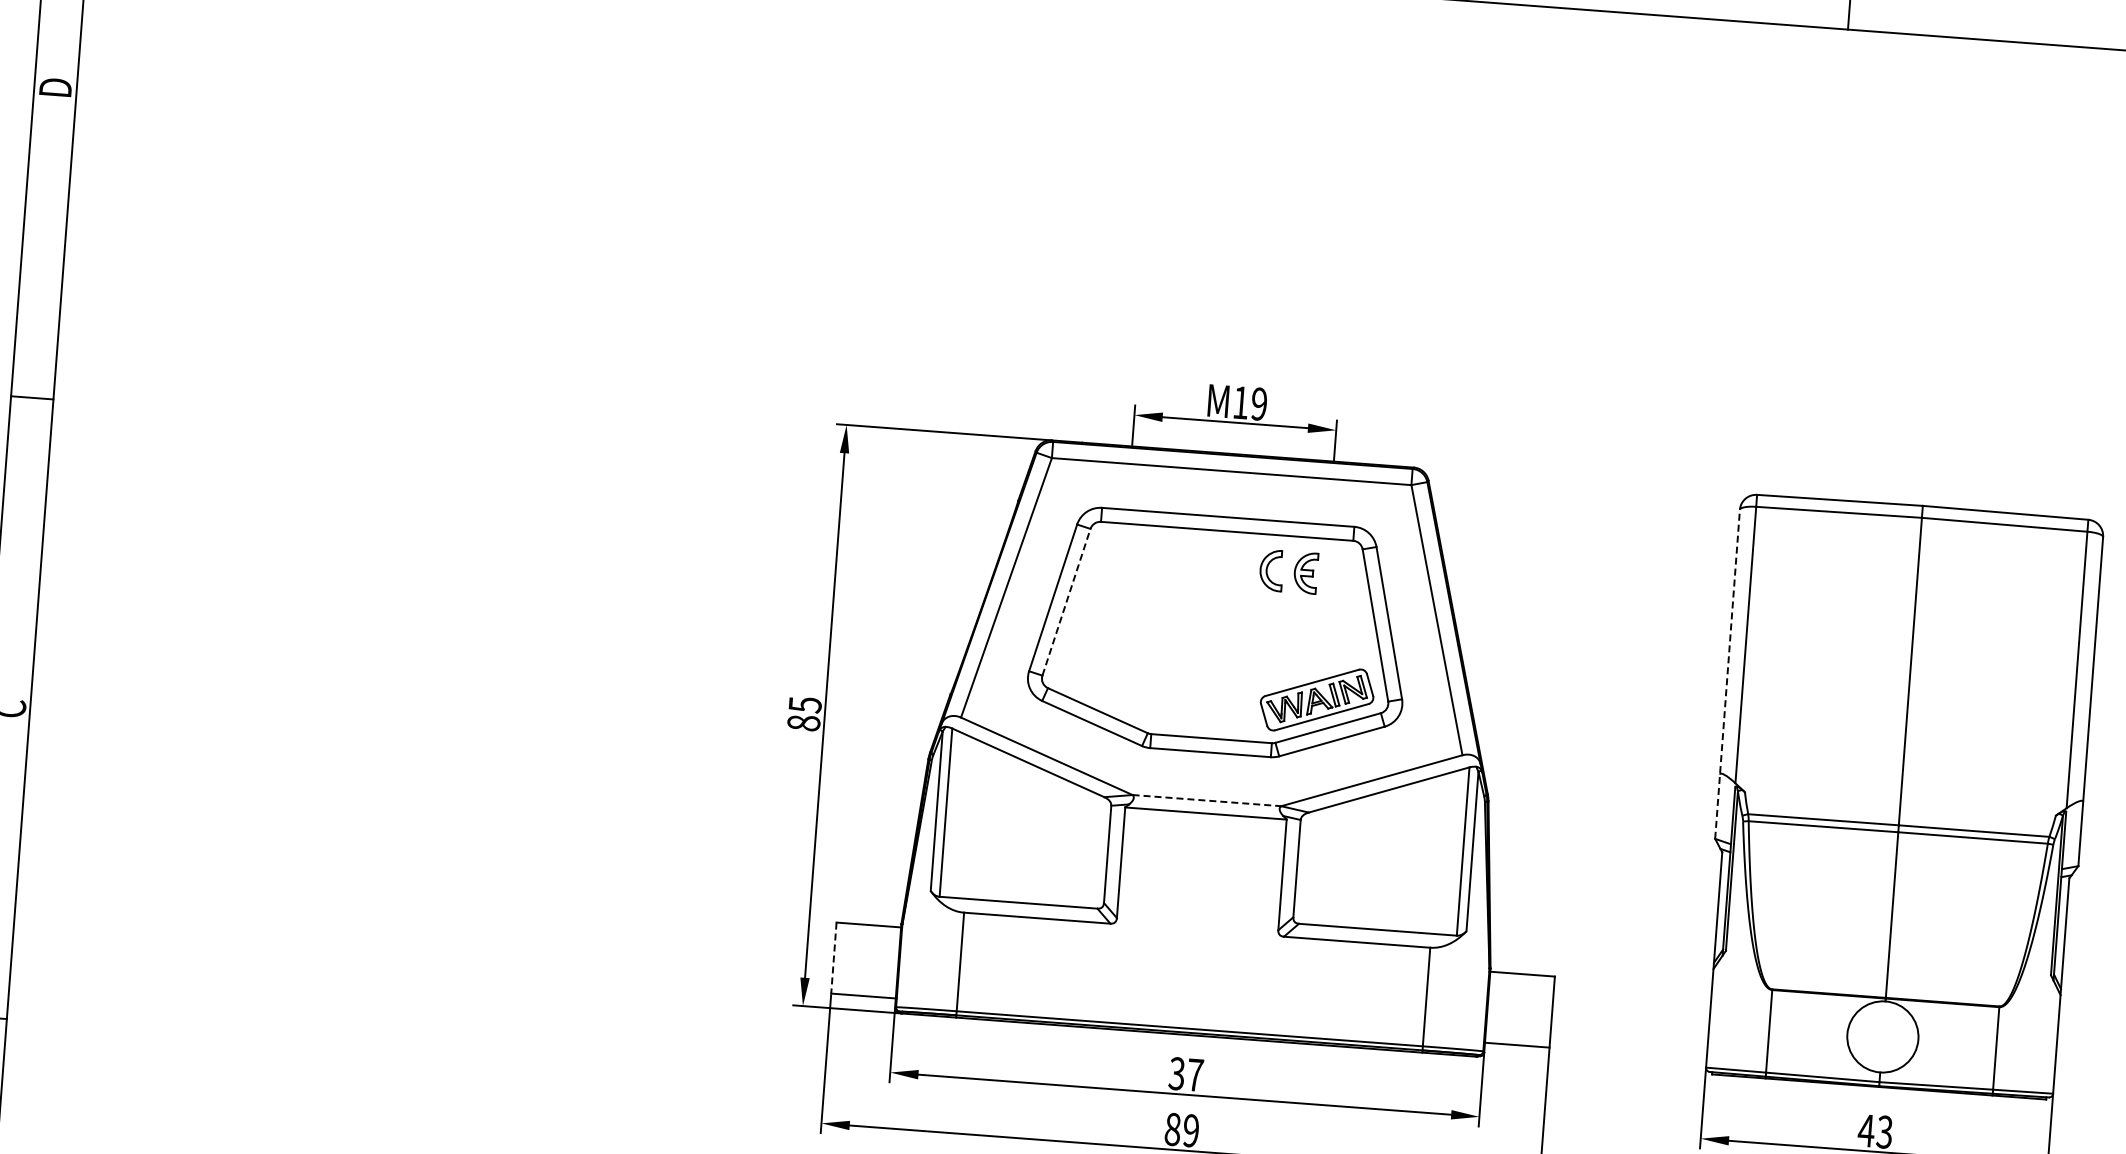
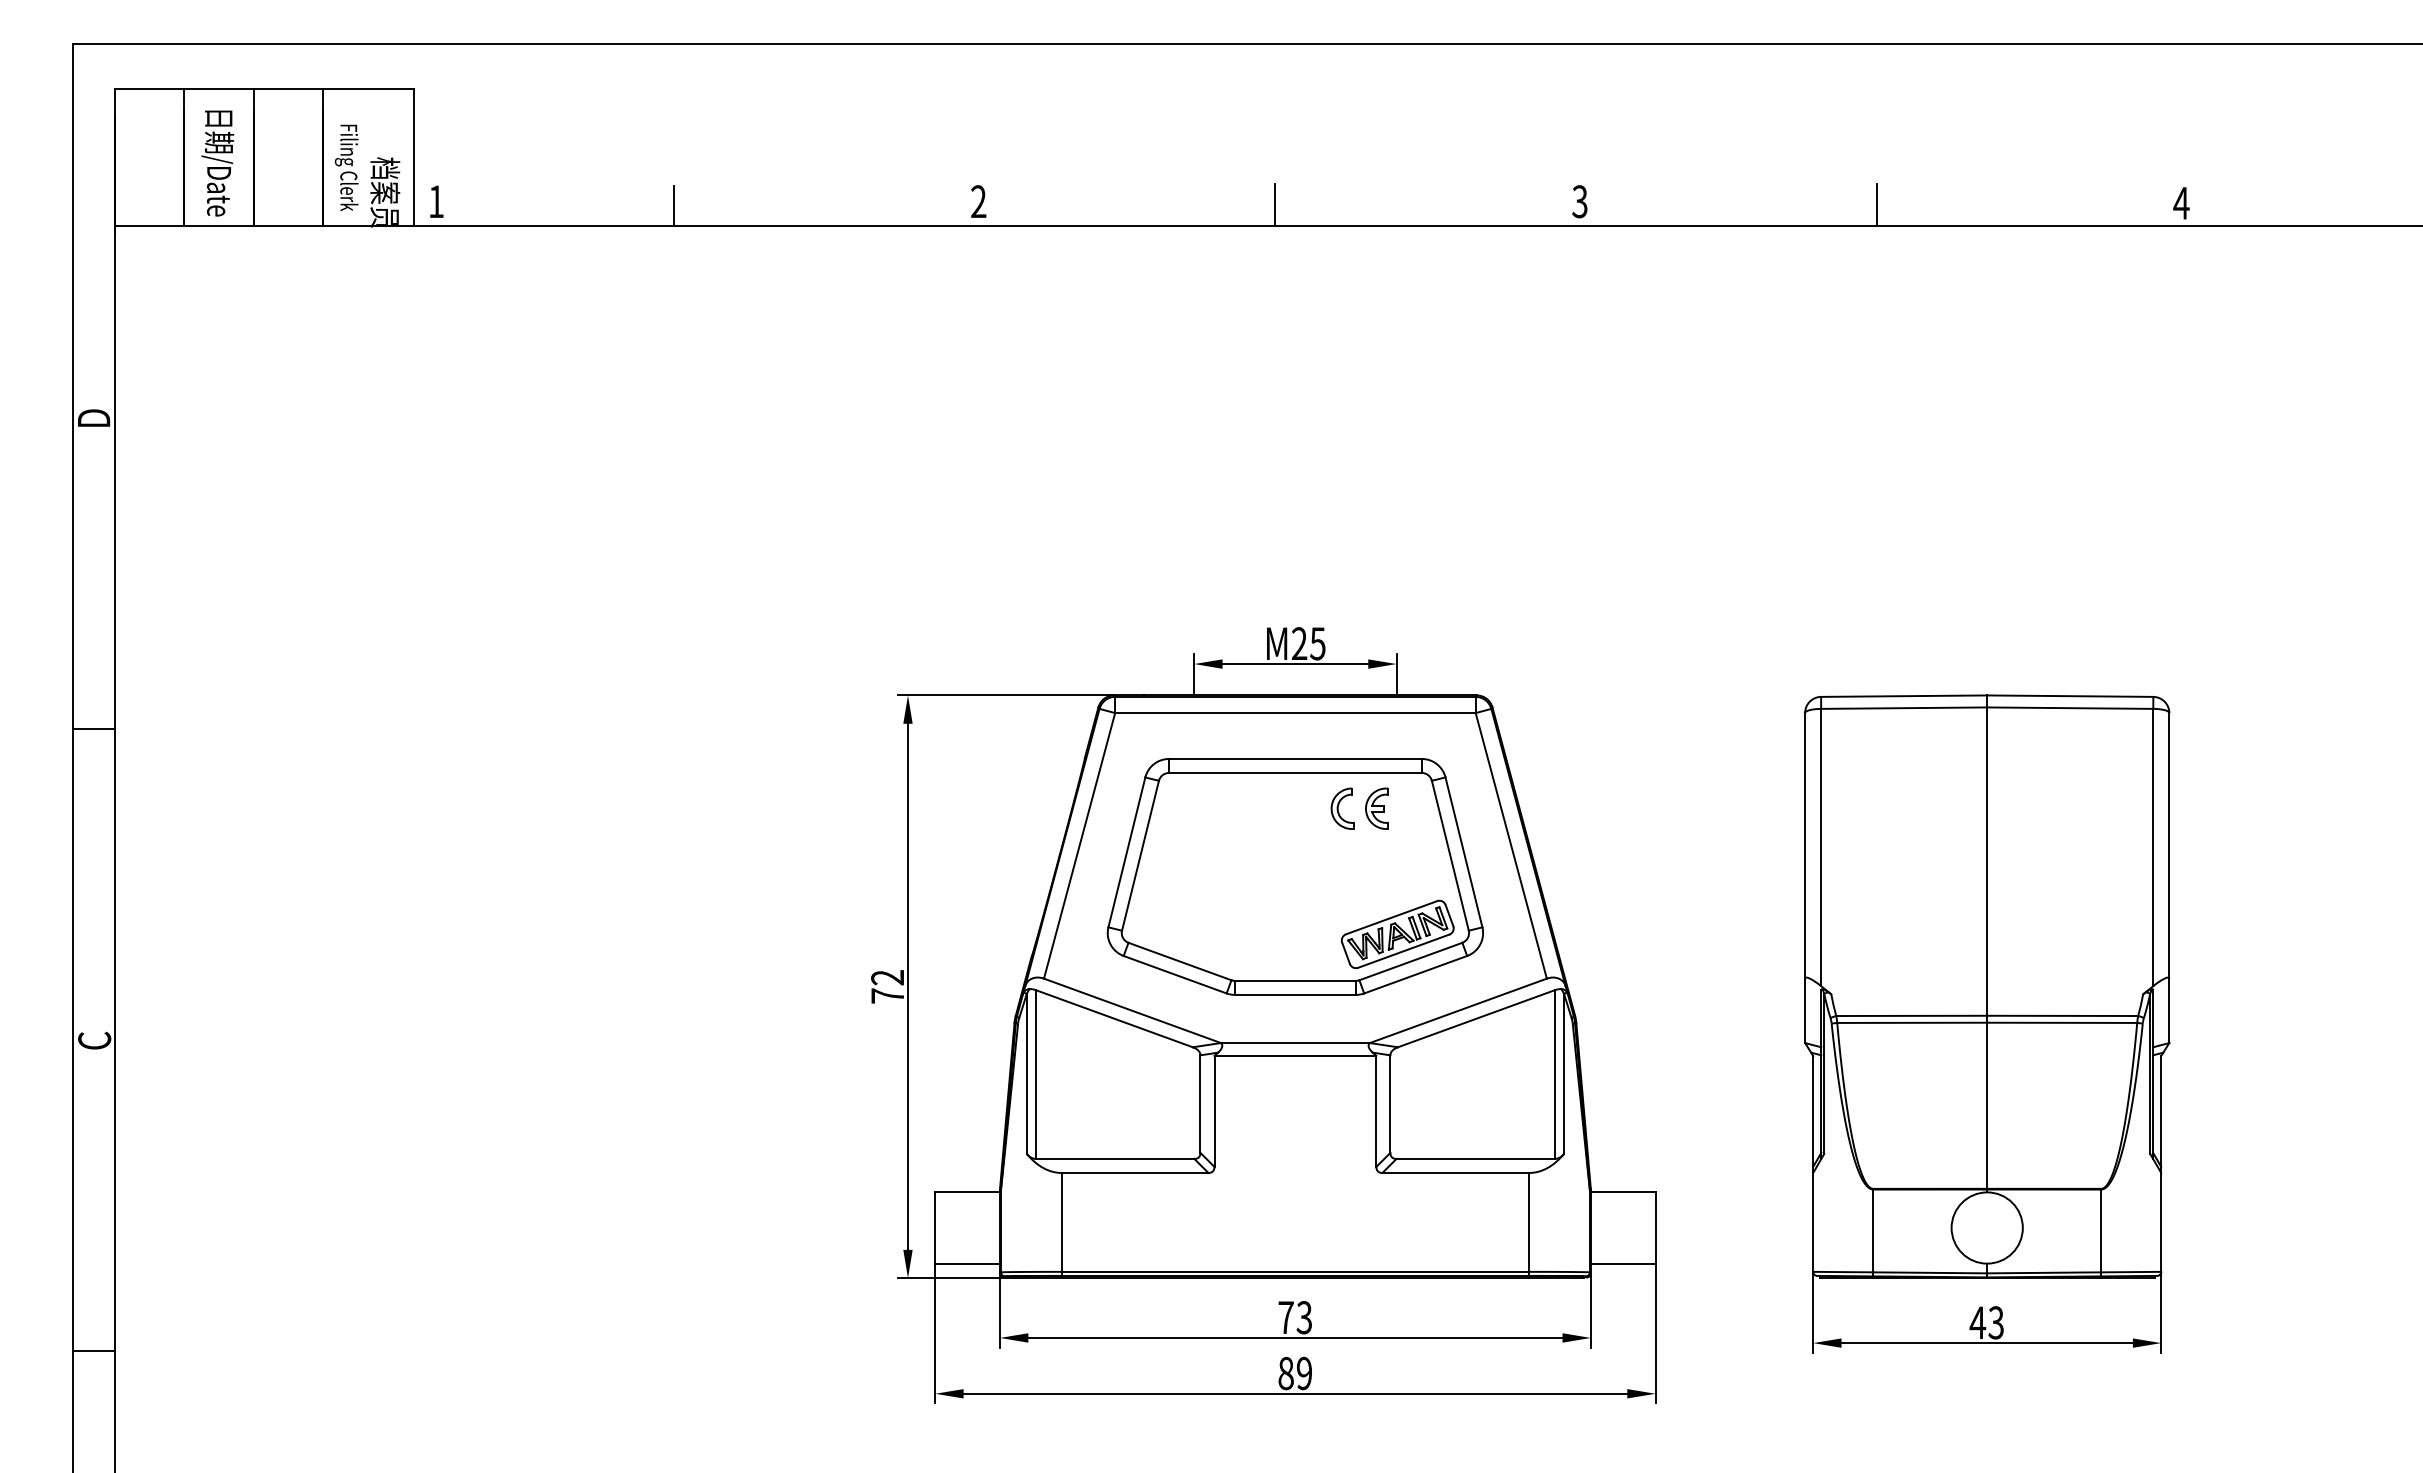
text: (1249, 403) -> (1308, 643), M19 -> M25
line: (1066, 602) -> (1140, 855), dashed -> solid
line: (1727, 674) -> (1805, 878), dashed -> solid
text: (804, 713) -> (887, 986), 85 -> 72
line: (1206, 801) -> (1295, 1043), dashed -> solid
line: (834, 958) -> (935, 1228), dashed -> solid
text: (1186, 1074) -> (1295, 1317), 37 -> 73

